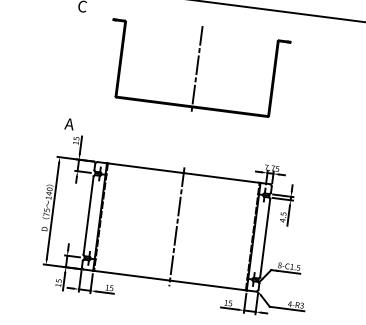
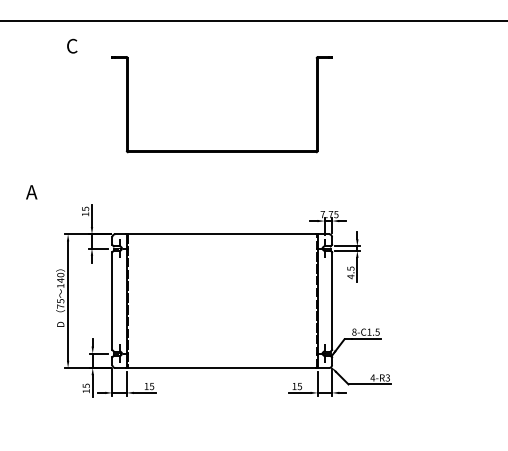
line: (197, 68) -> (222, 104), removed
text: (69, 124) -> (31, 192), moved
line: (177, 227) -> (222, 301), removed

